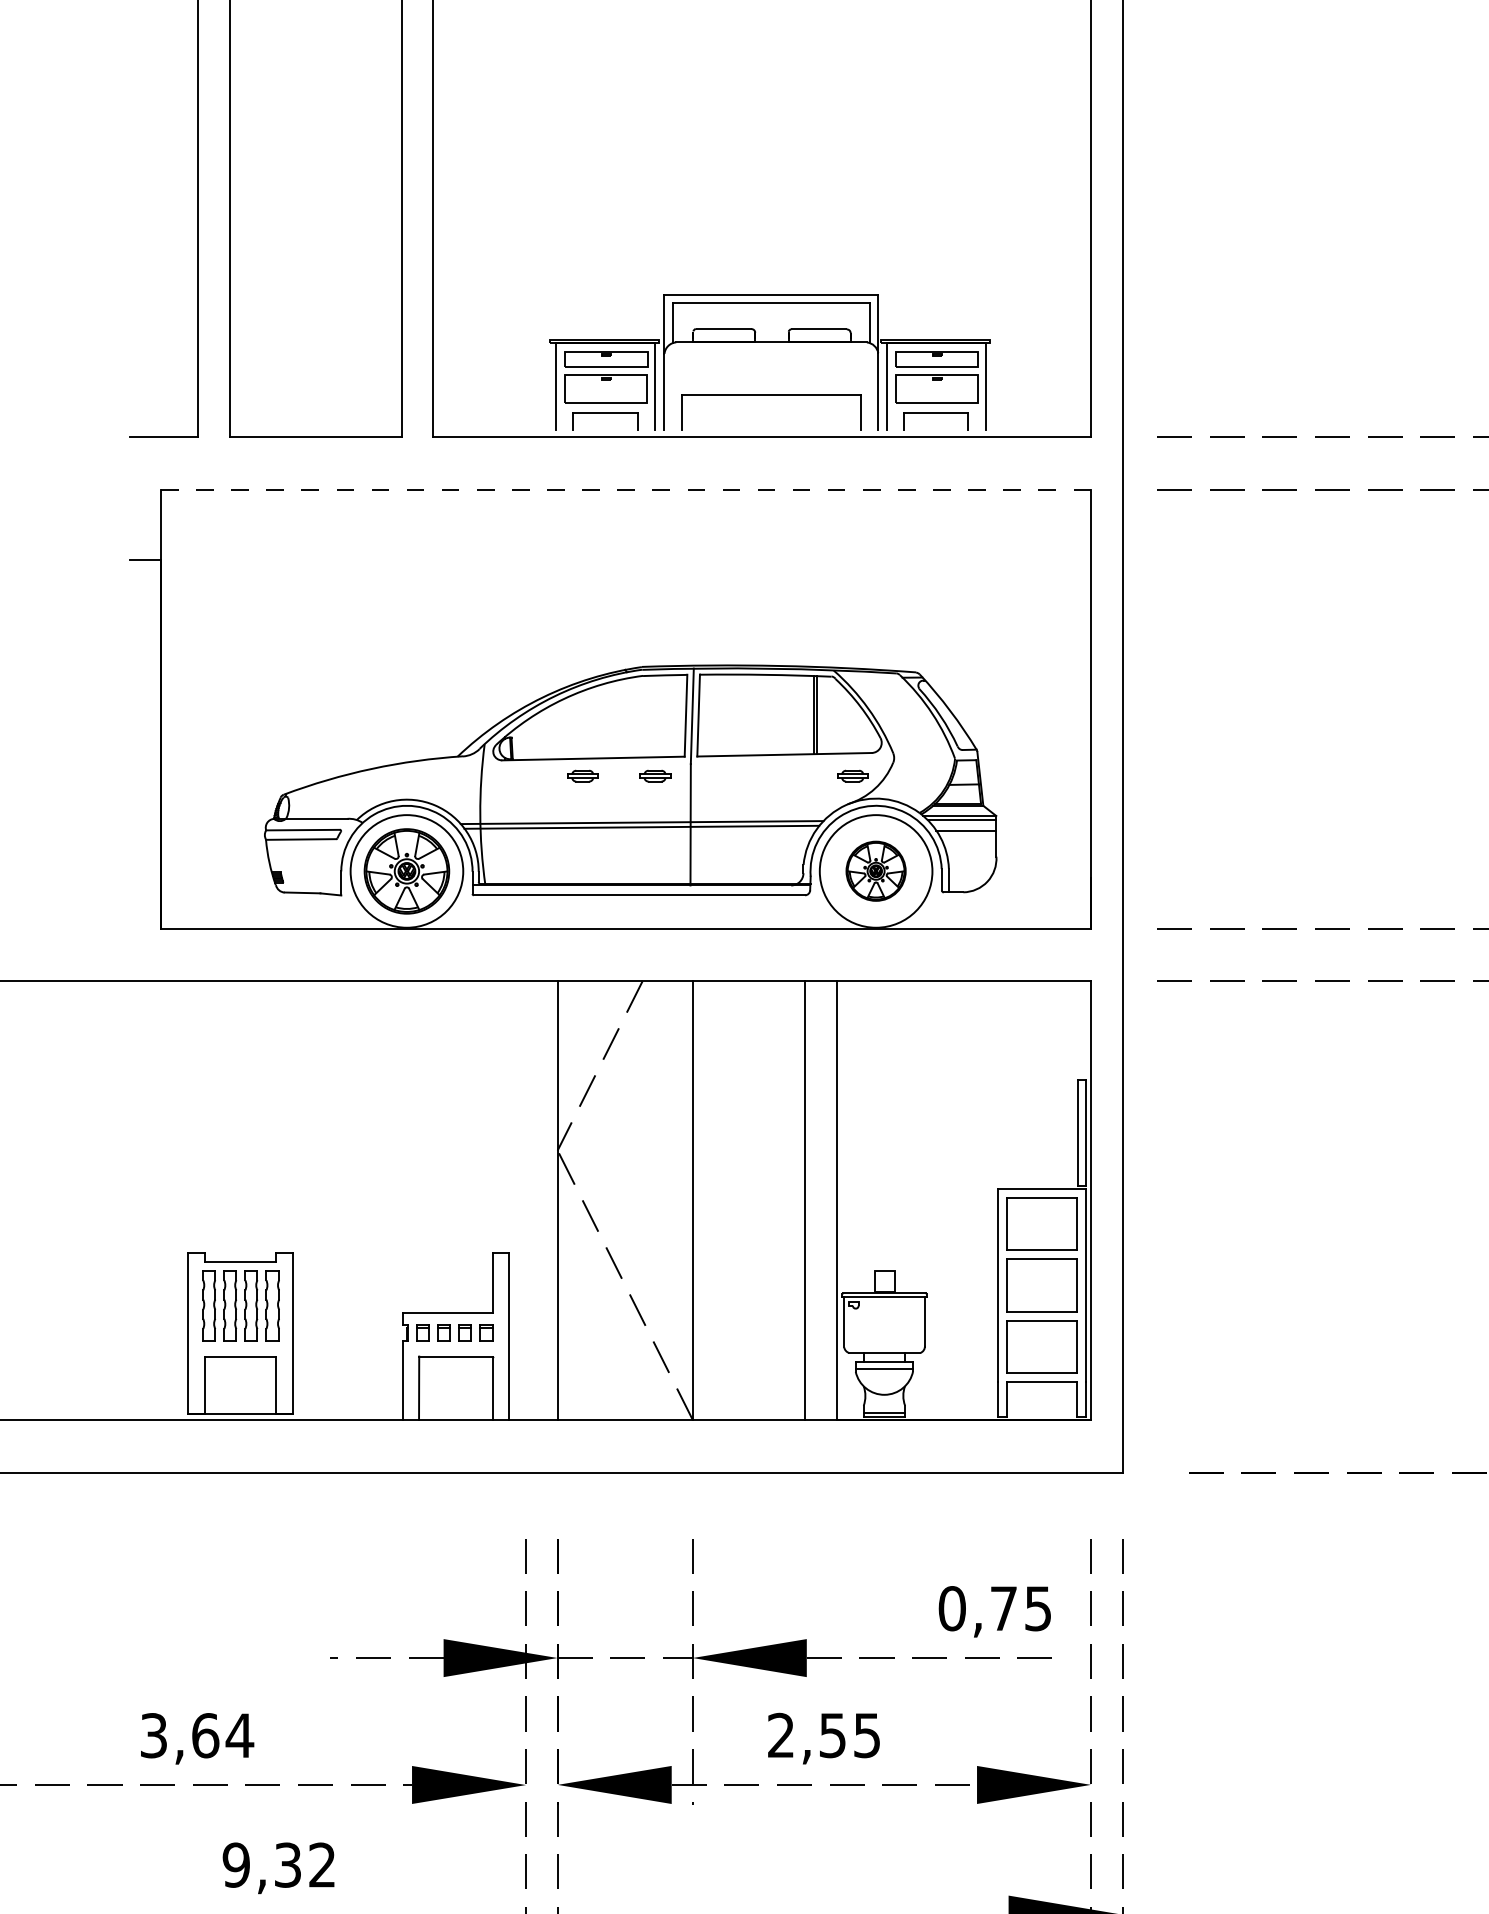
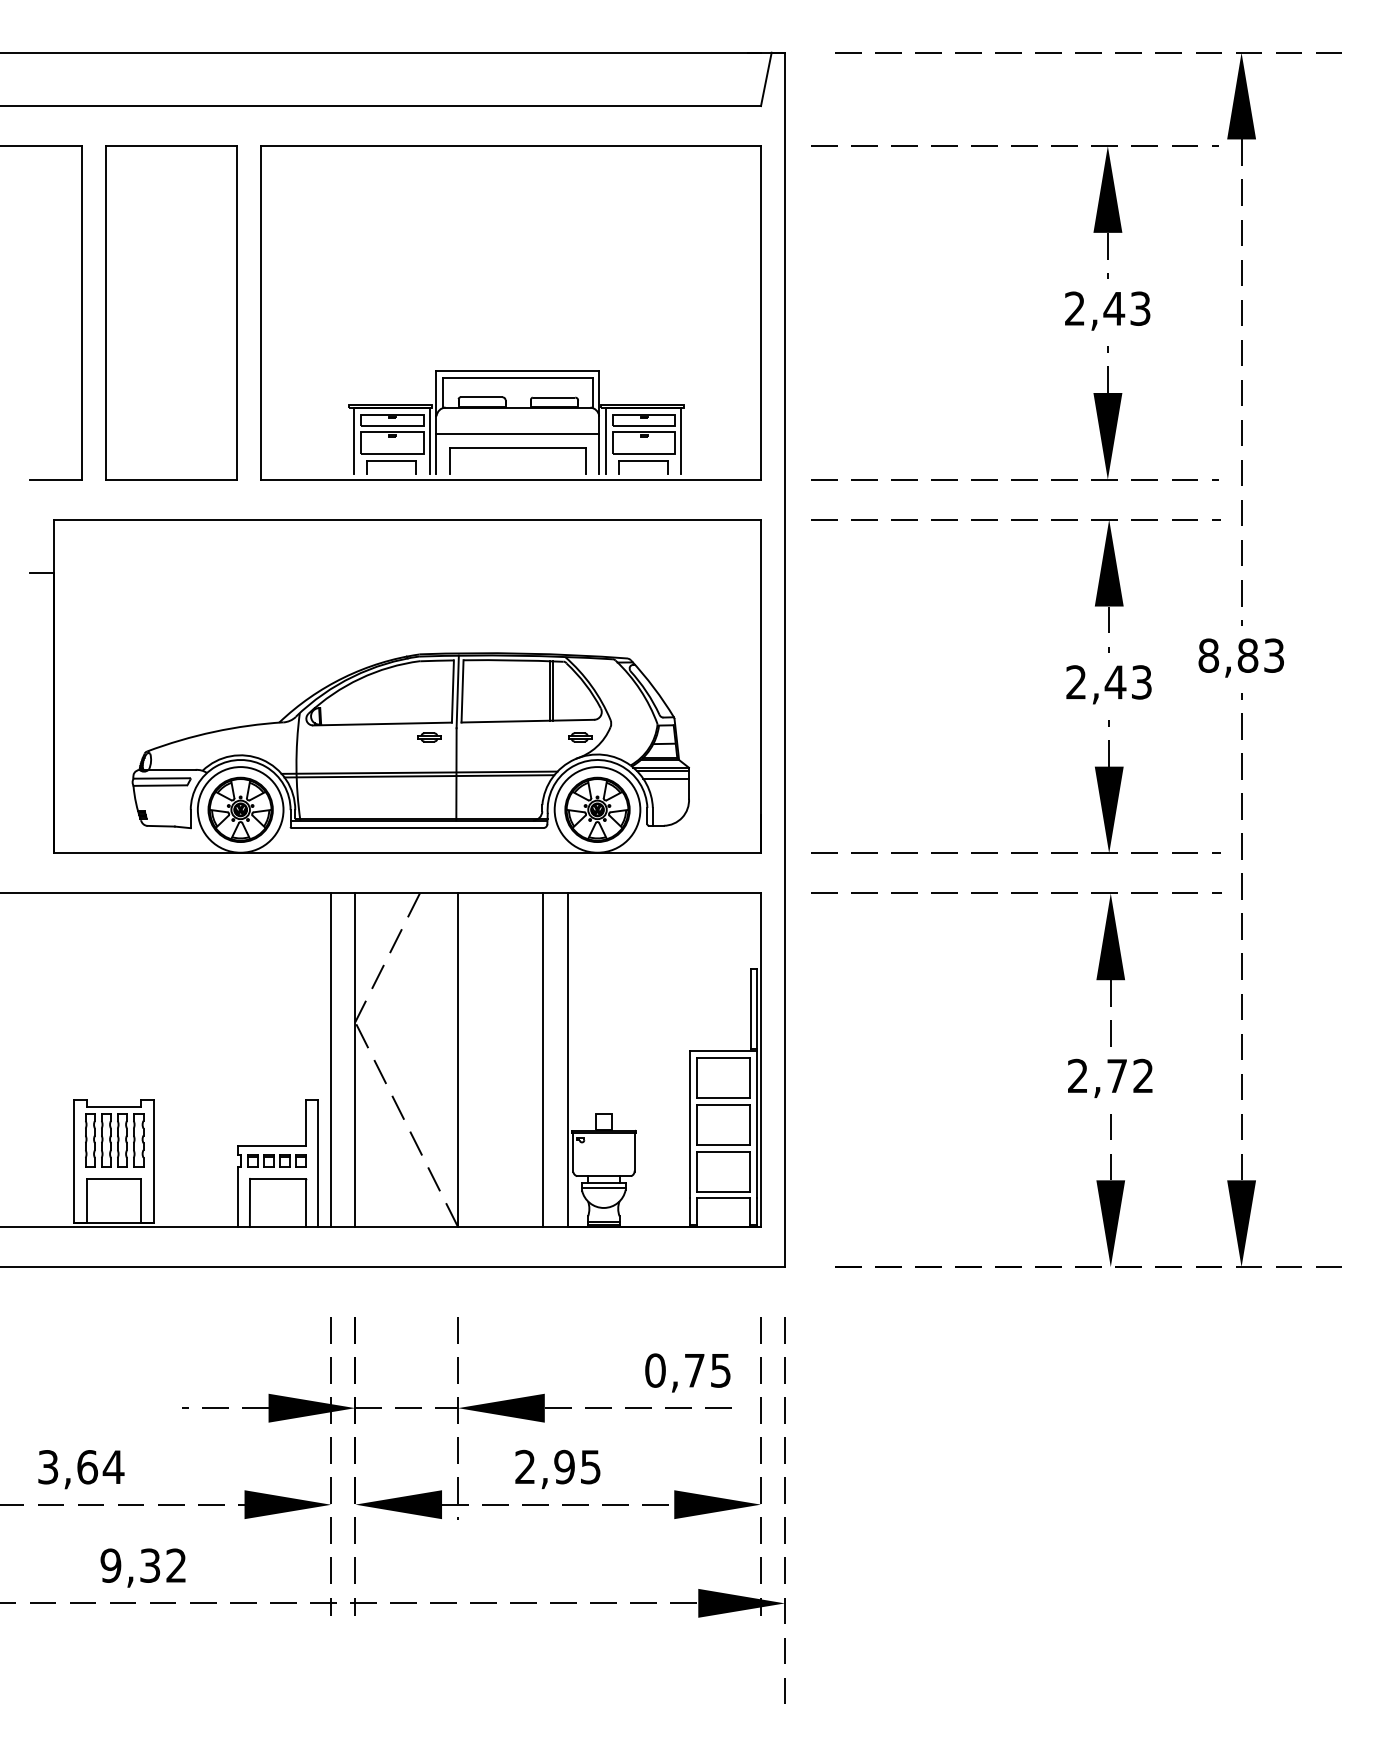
line: (770, 377) -> (517, 434), added
line: (626, 489) -> (407, 519), dashed -> solid
part: (582, 776) -> (374, 737), removed
part: (876, 870) -> (597, 809), size x1.43
line: (526, 1200) -> (331, 1060), added
text: (832, 1734) -> (564, 1466), 2,55 -> 2,95

